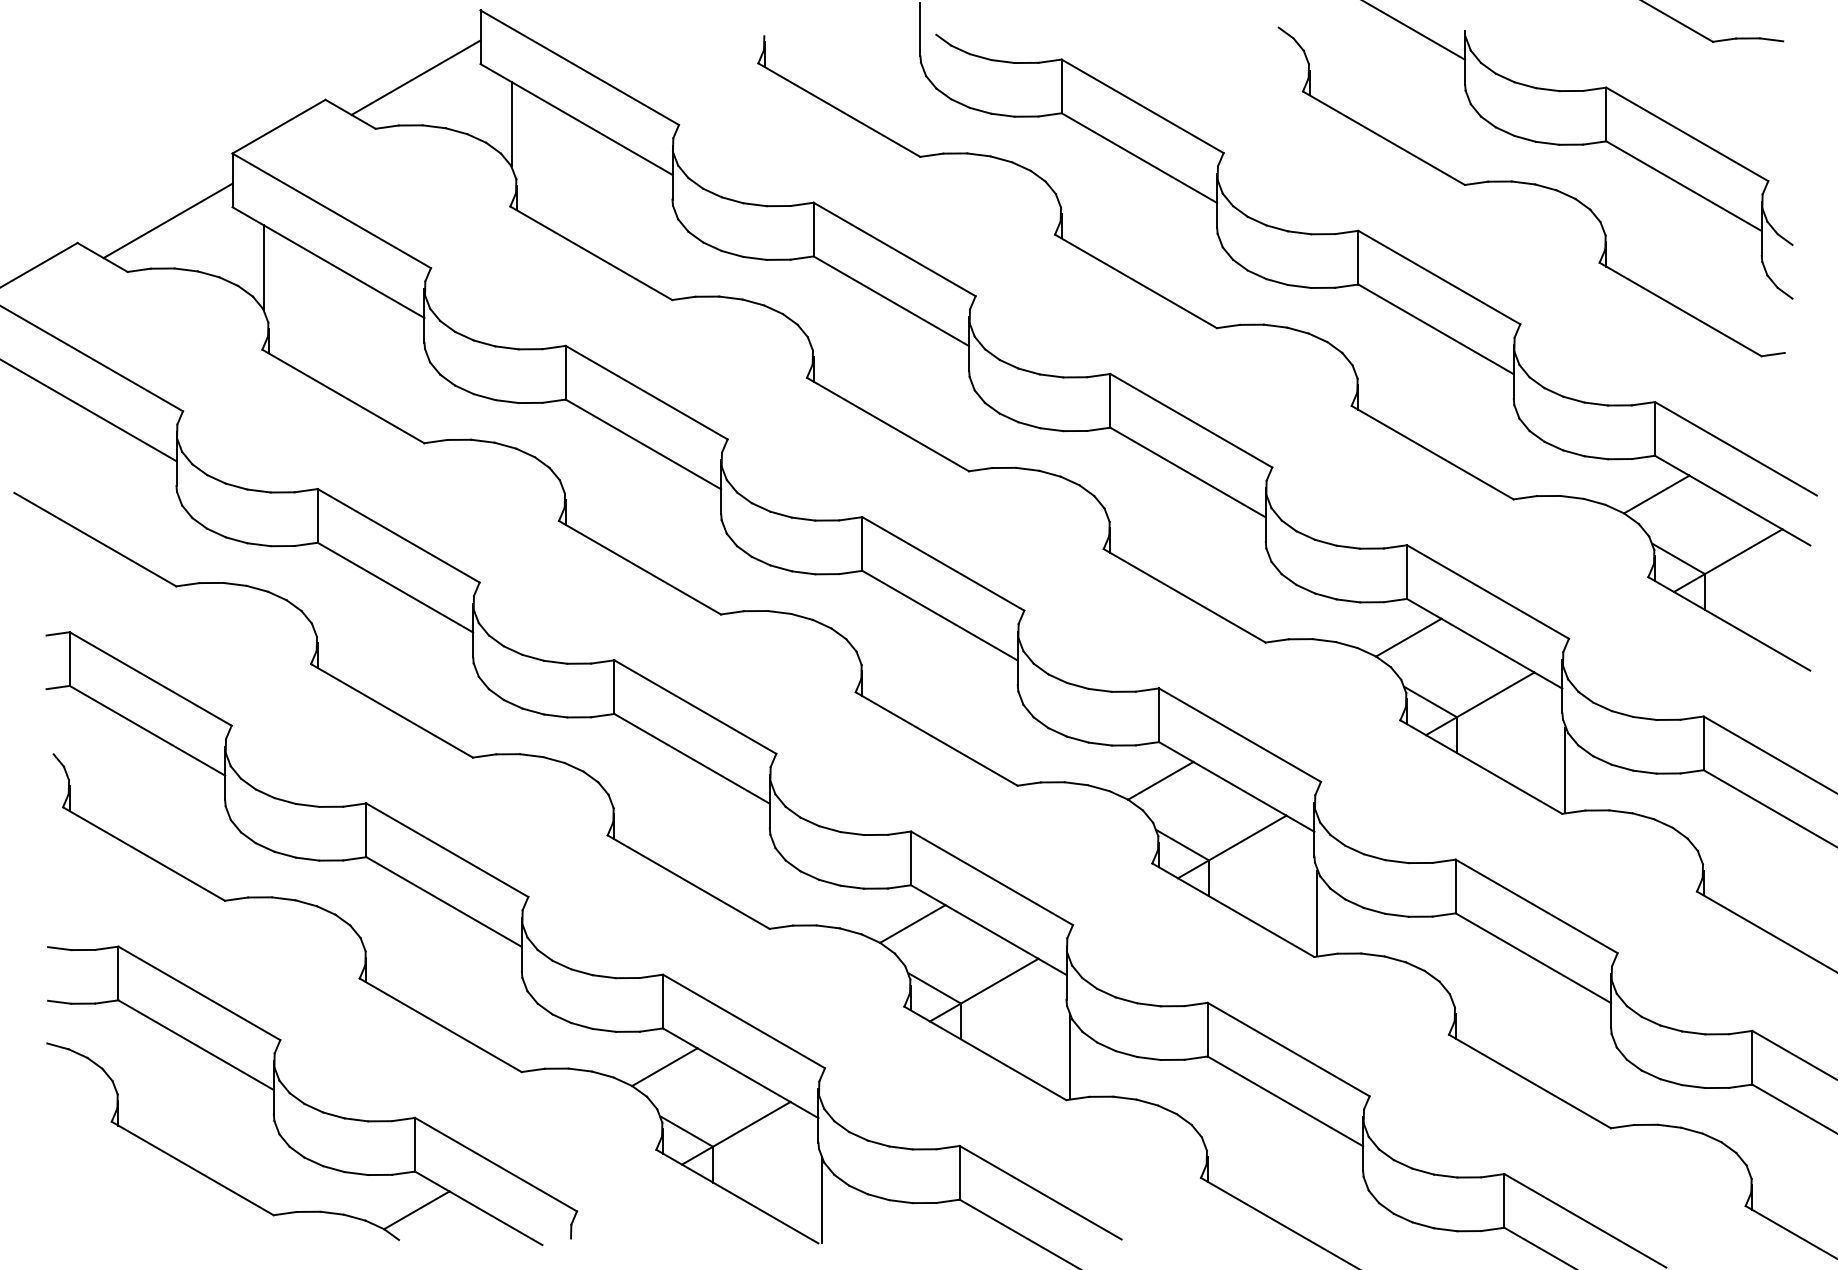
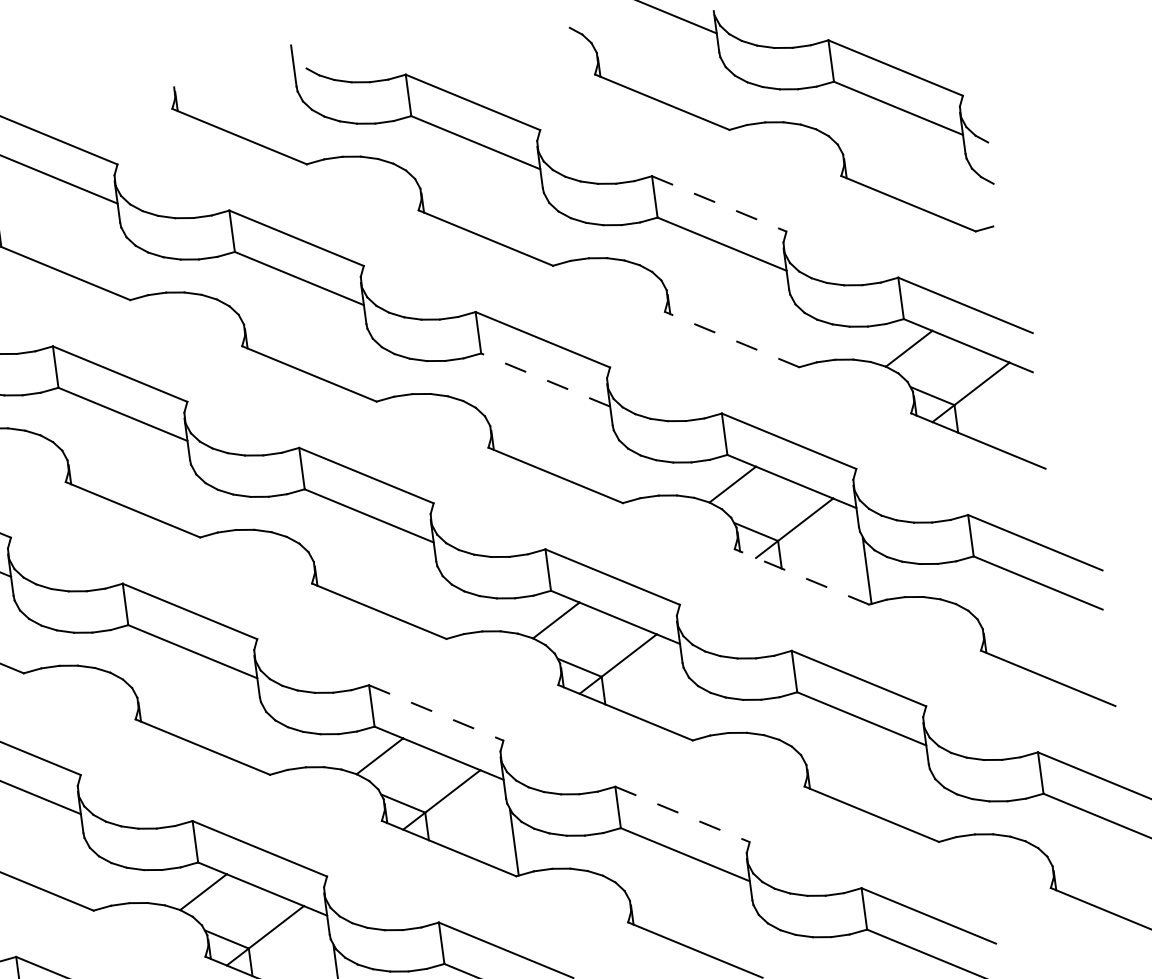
line: (1439, 277) -> (719, 203), solid -> dashed
line: (1432, 452) -> (731, 339), solid -> dashed
line: (1188, 472) -> (545, 379), solid -> dashed
line: (1480, 766) -> (801, 576), solid -> dashed
line: (992, 878) -> (436, 713), solid -> dashed
line: (1317, 913) -> (690, 706), removed
line: (1289, 1049) -> (683, 814), solid -> dashed

